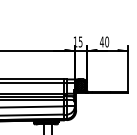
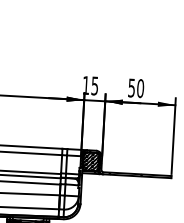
text: (101, 41) -> (130, 87), 40 -> 50

